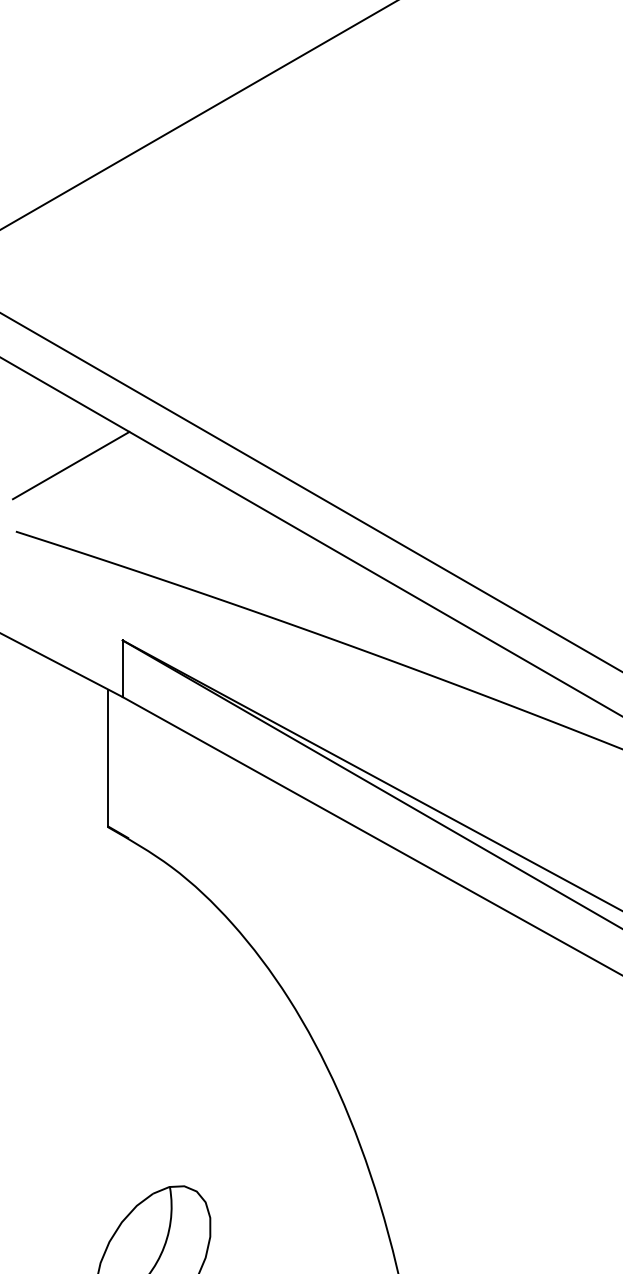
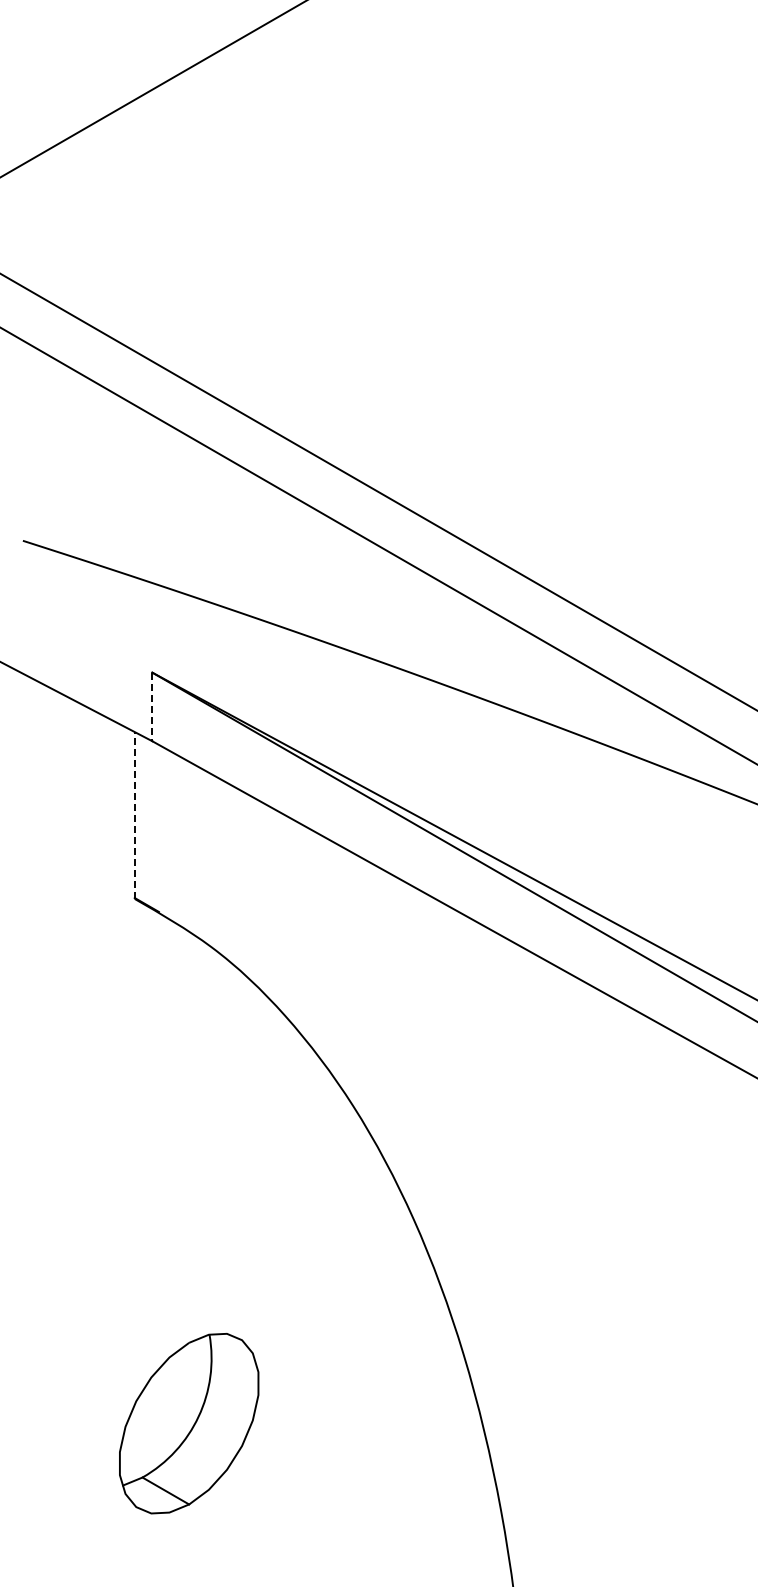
line: (70, 465) -> (89, 460), removed
line: (122, 669) -> (152, 707), solid -> dashed
line: (107, 757) -> (134, 814), solid -> dashed

